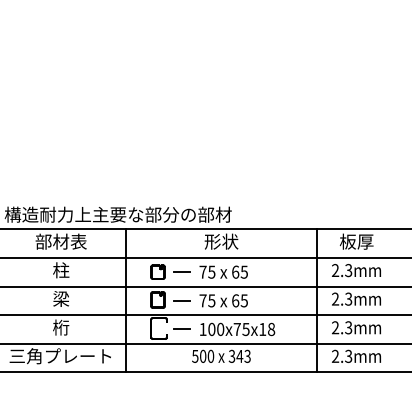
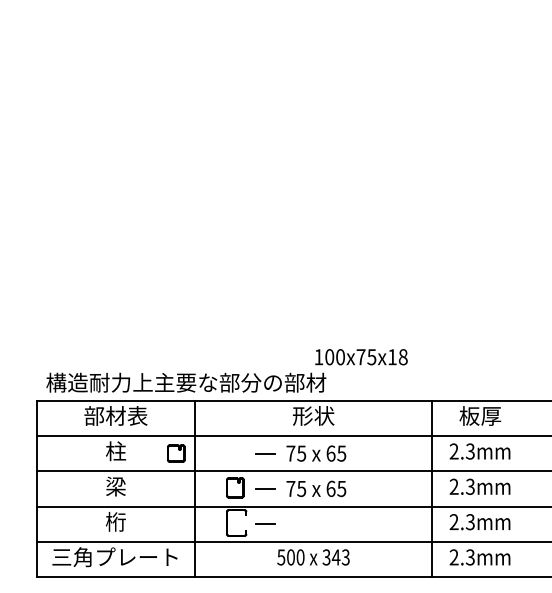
part: (158, 272) -> (176, 453), moved
text: (237, 329) -> (361, 357), moved

